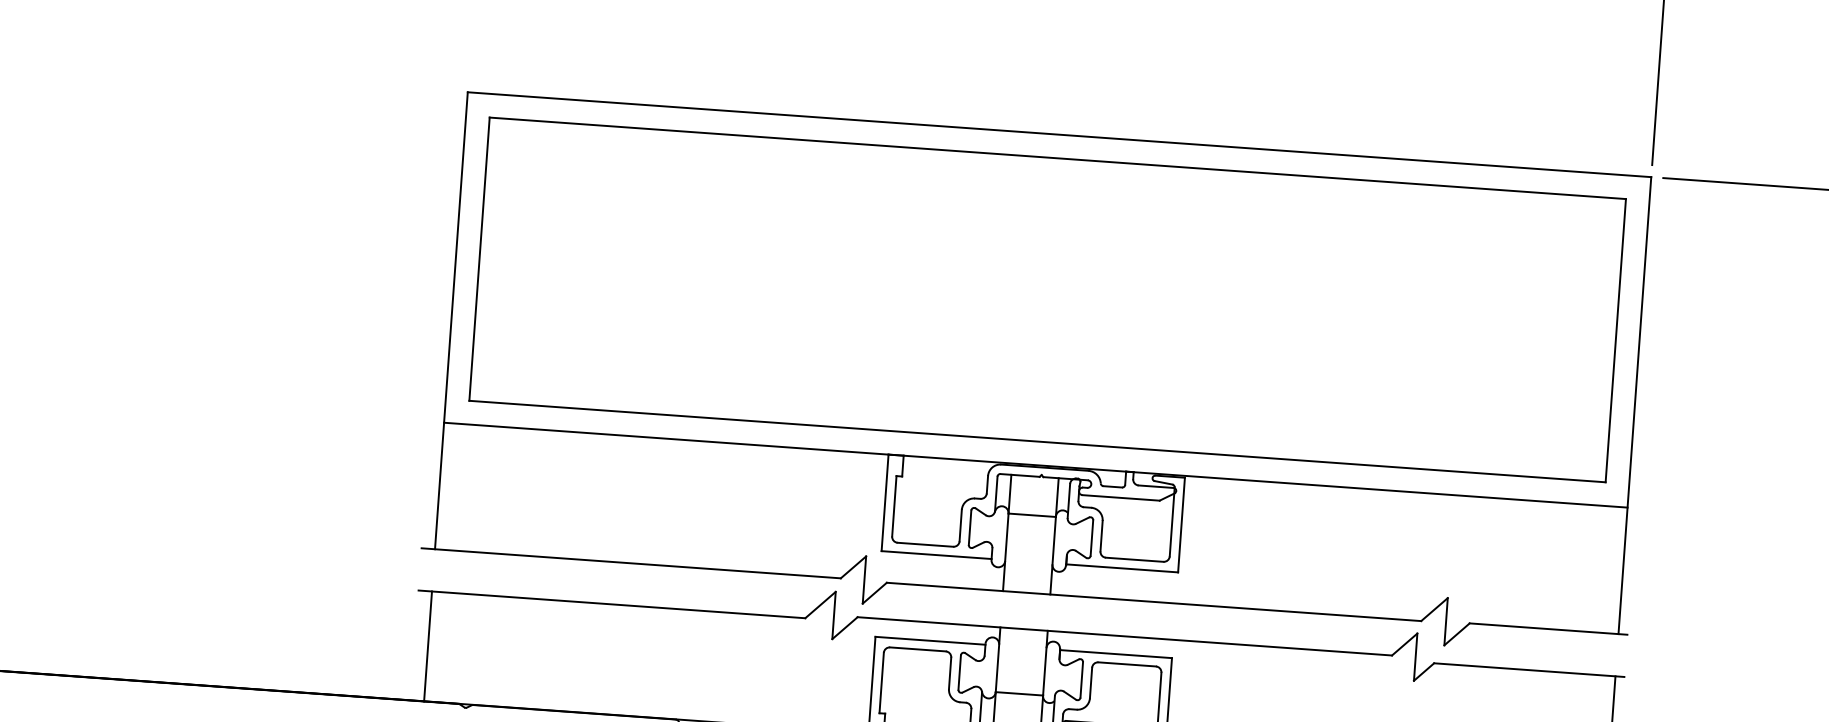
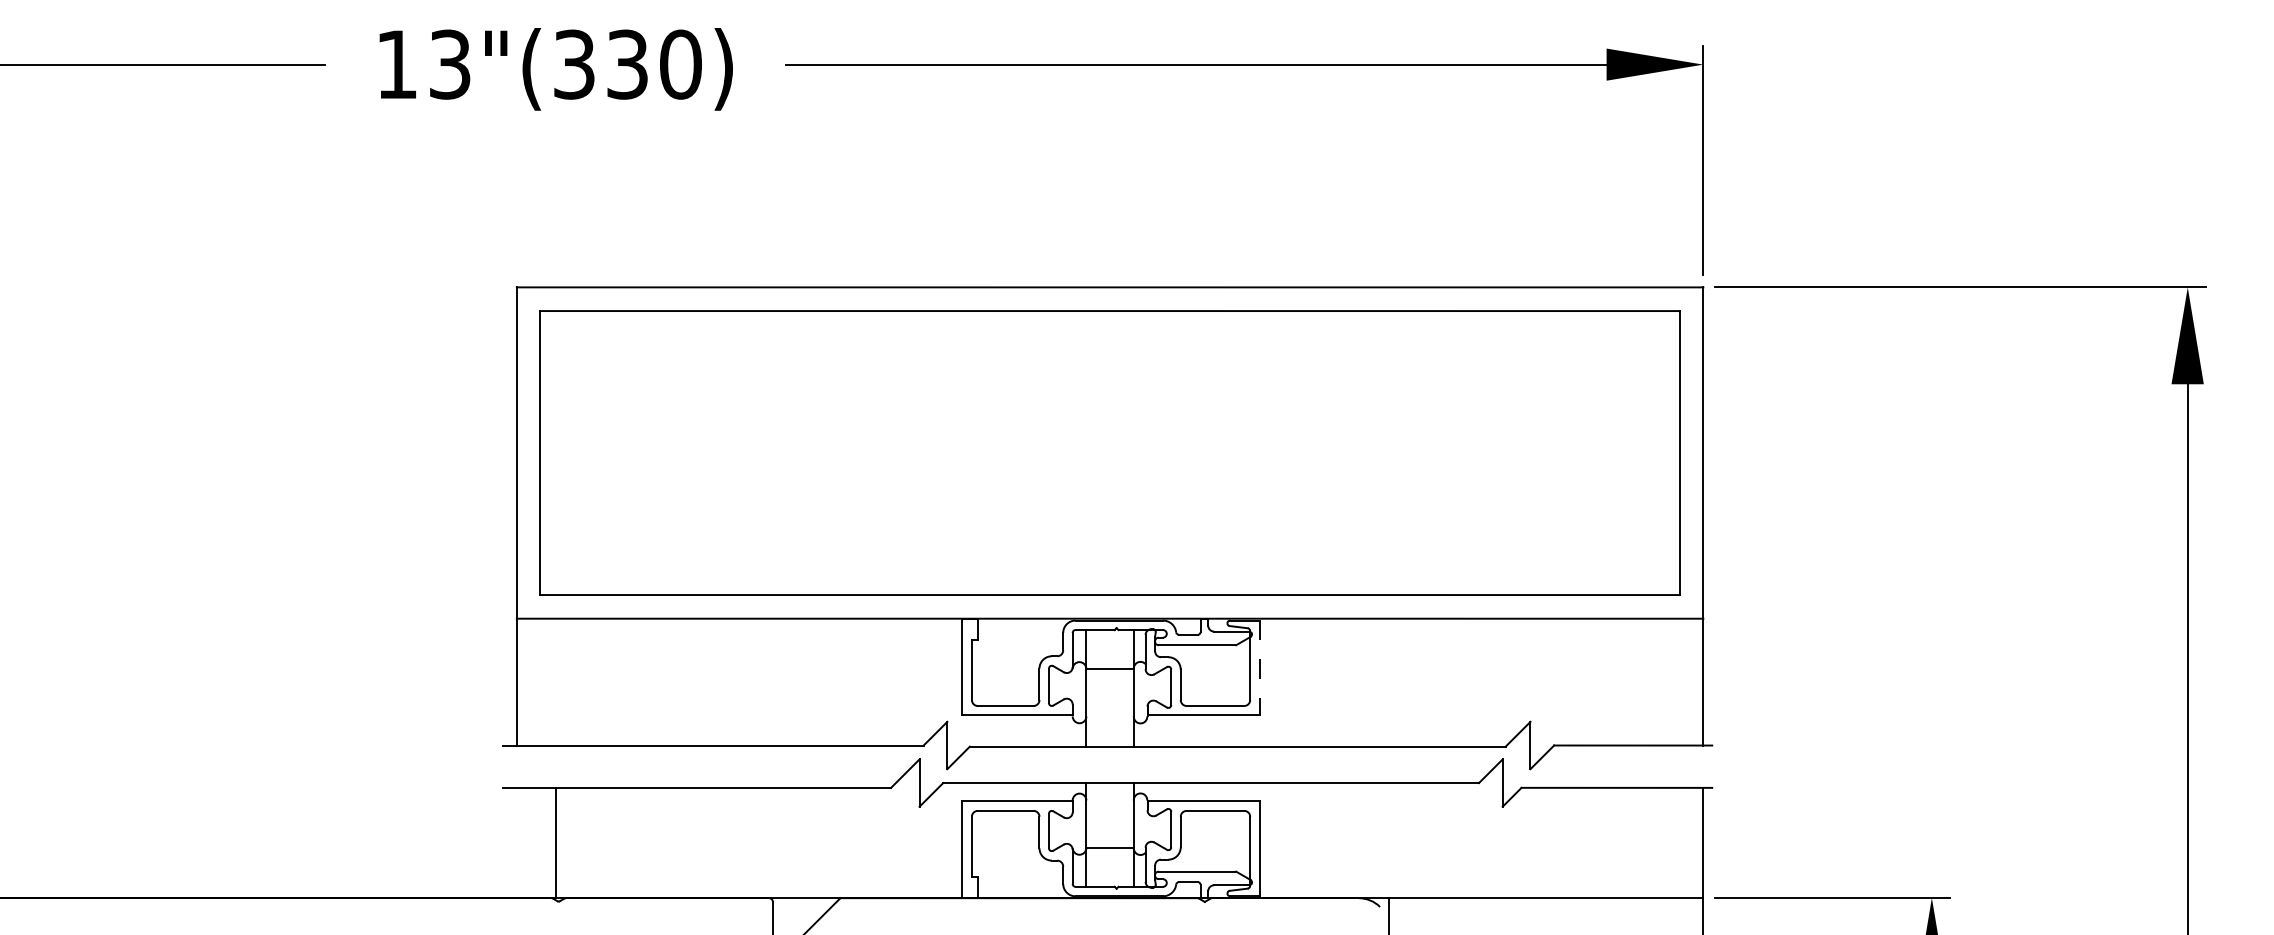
line: (1181, 525) -> (1259, 668), solid -> dashed
line: (427, 645) -> (555, 842), moved

